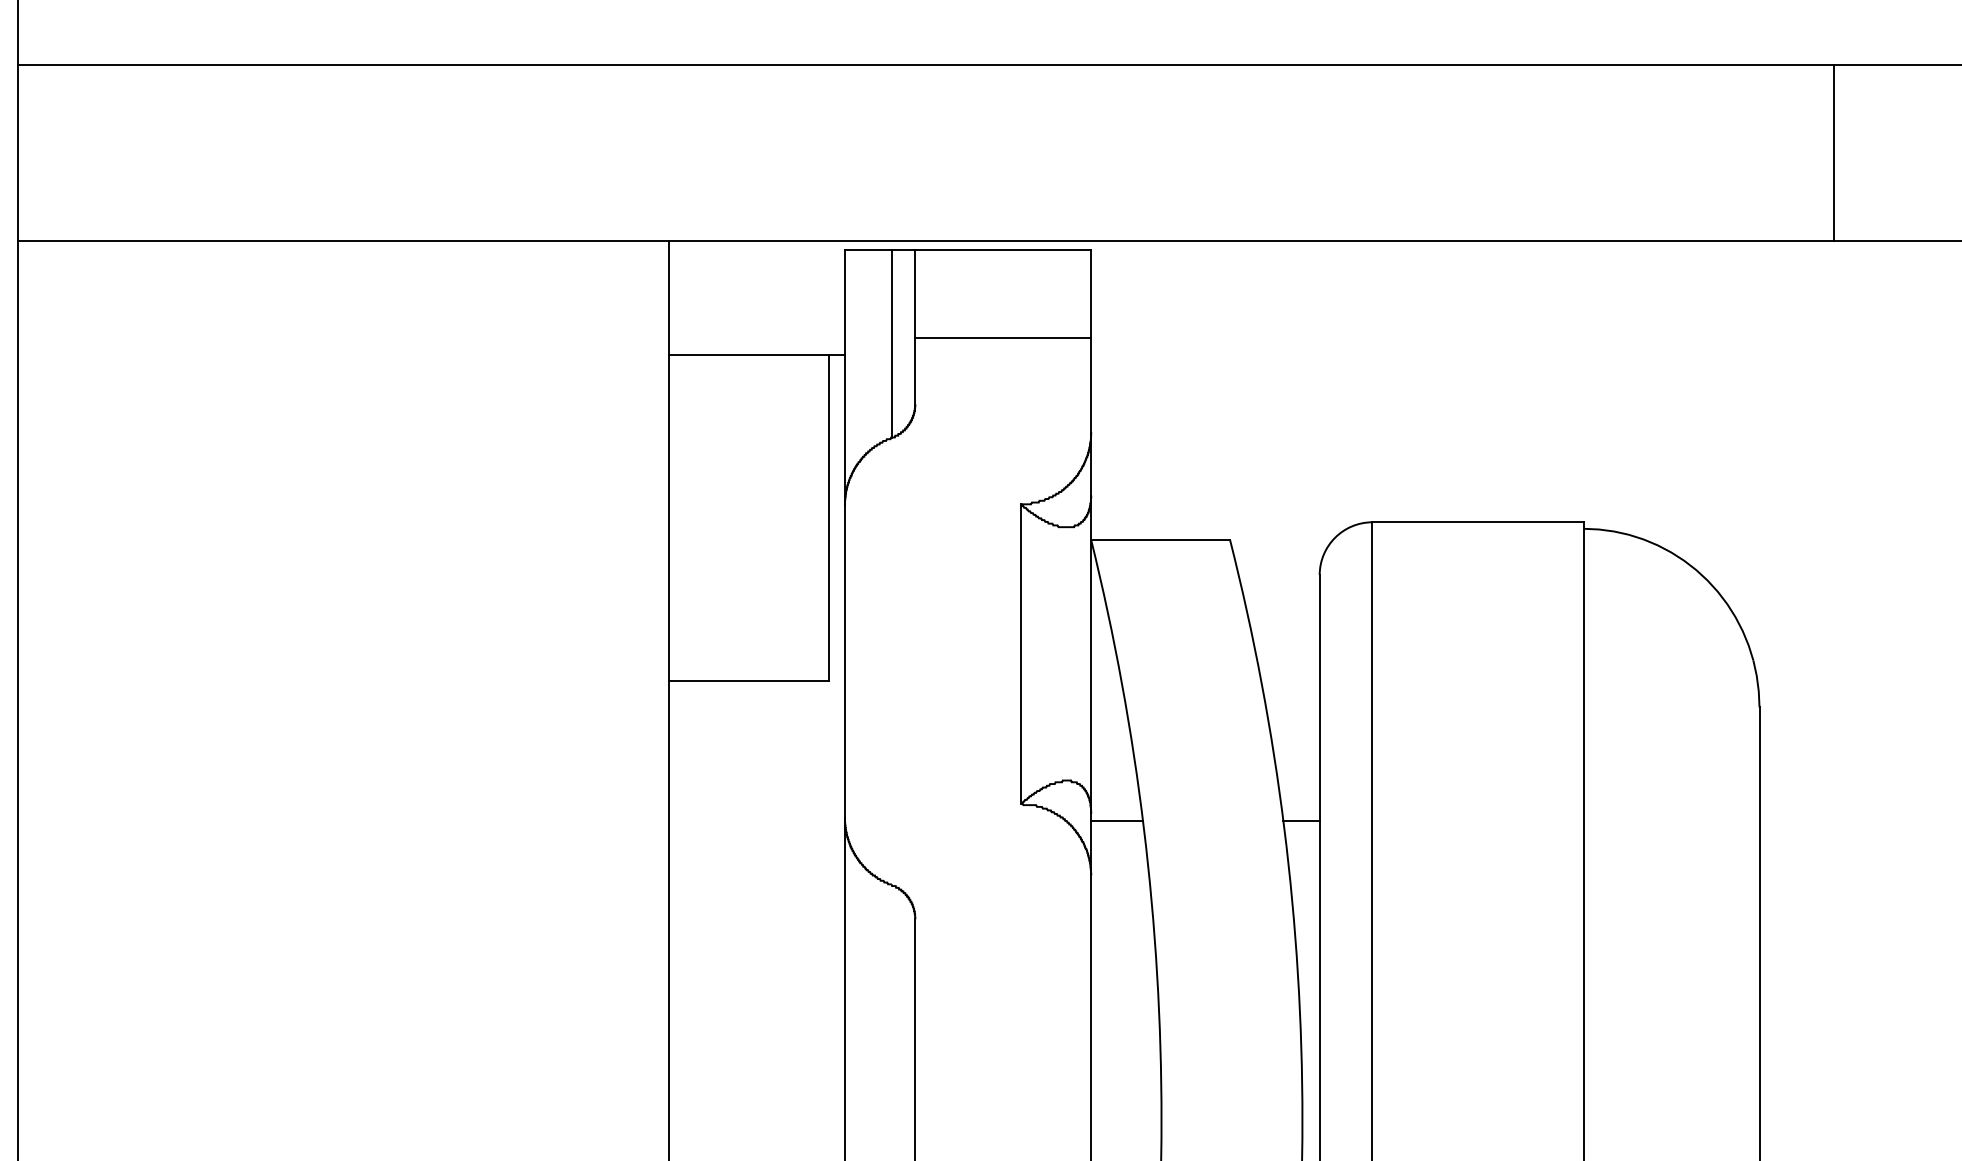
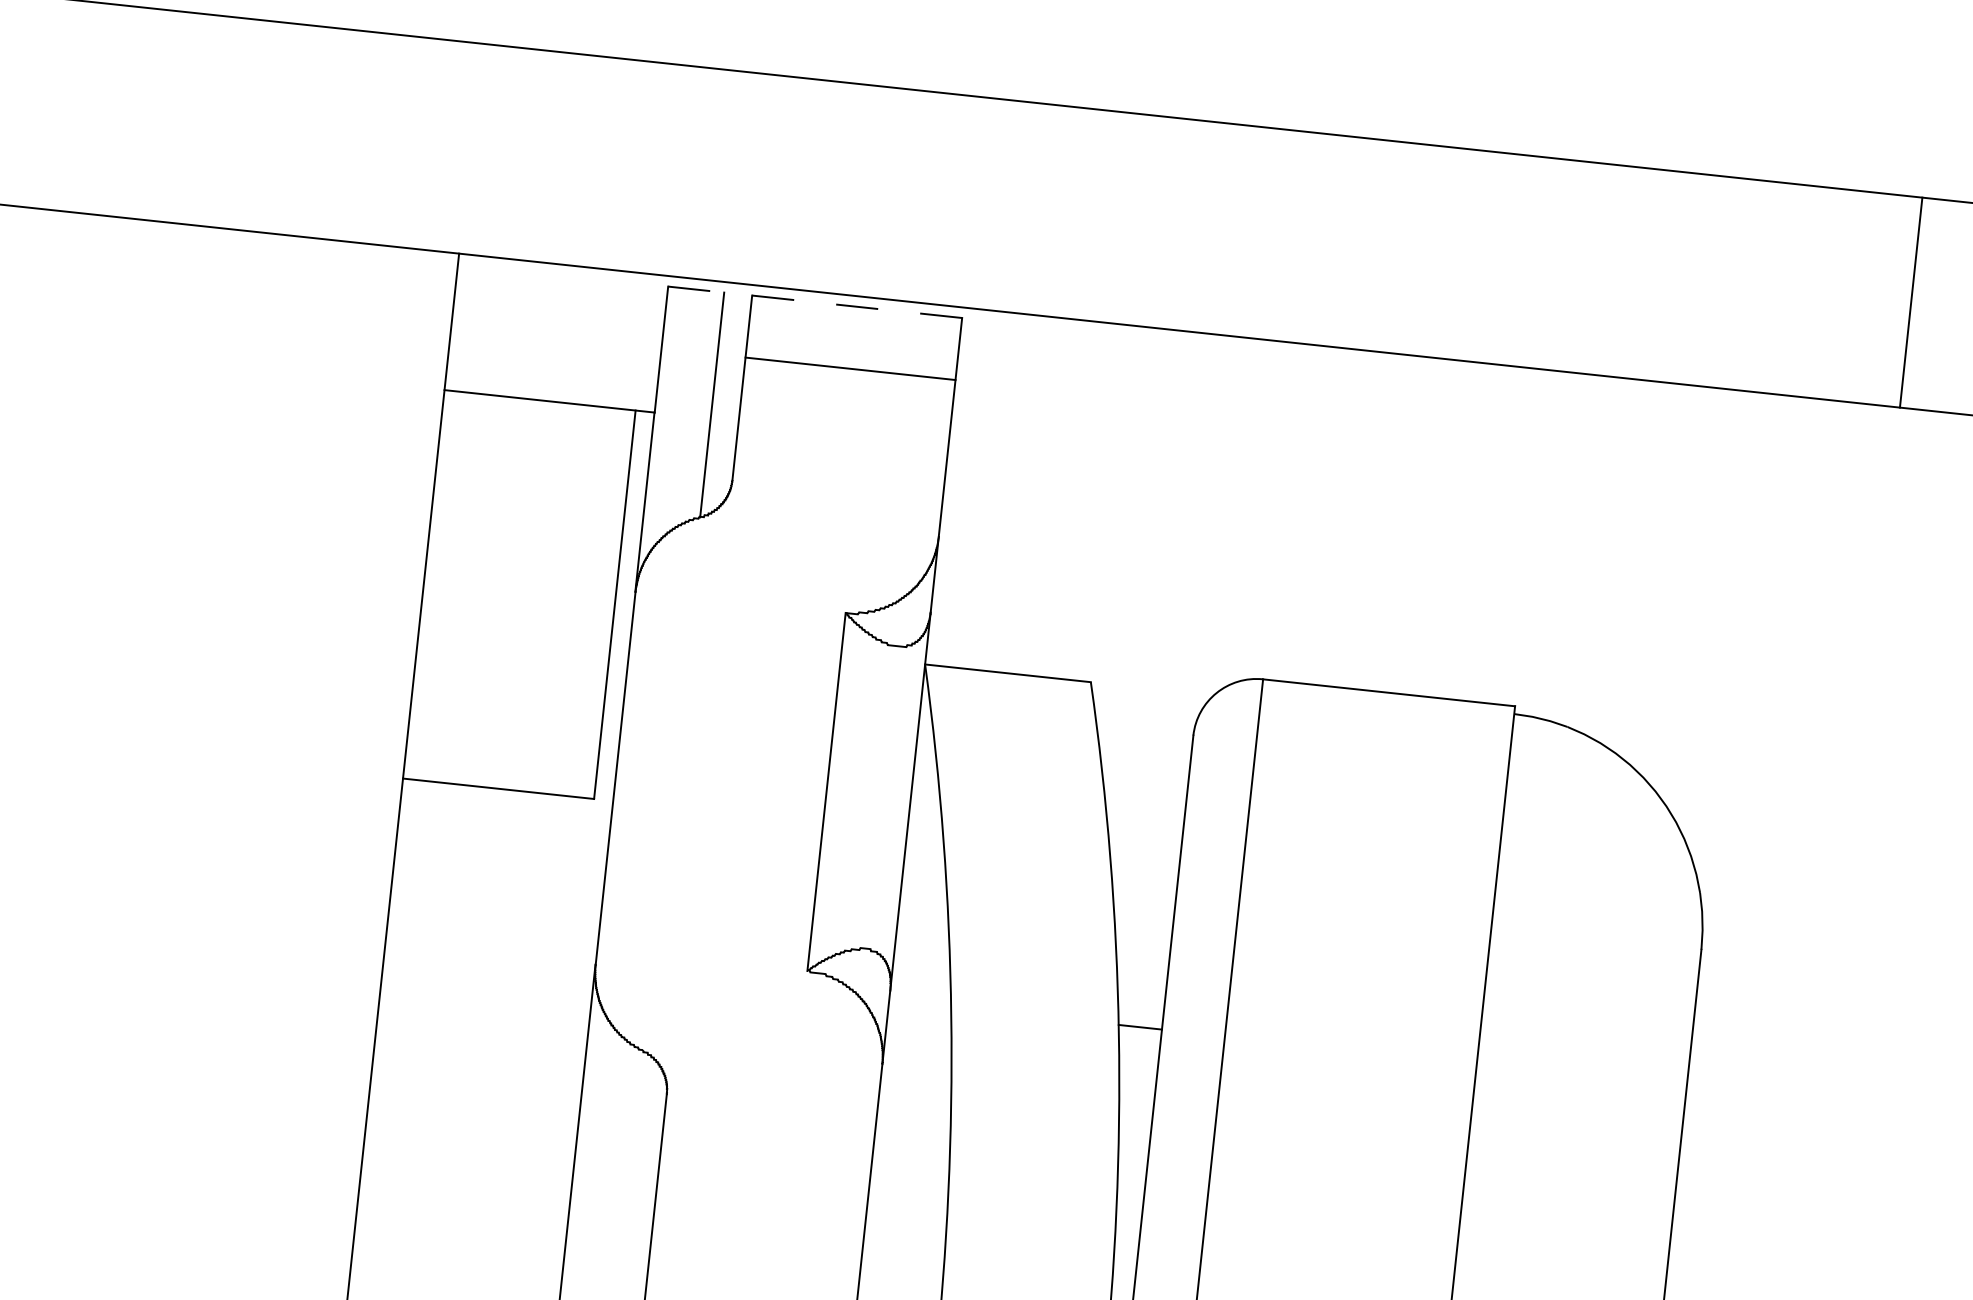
line: (1833, 152) -> (1910, 302), moved
line: (967, 249) -> (814, 302), solid -> dashed
line: (1003, 337) -> (850, 368), moved
line: (1117, 821) -> (920, 1003), removed

